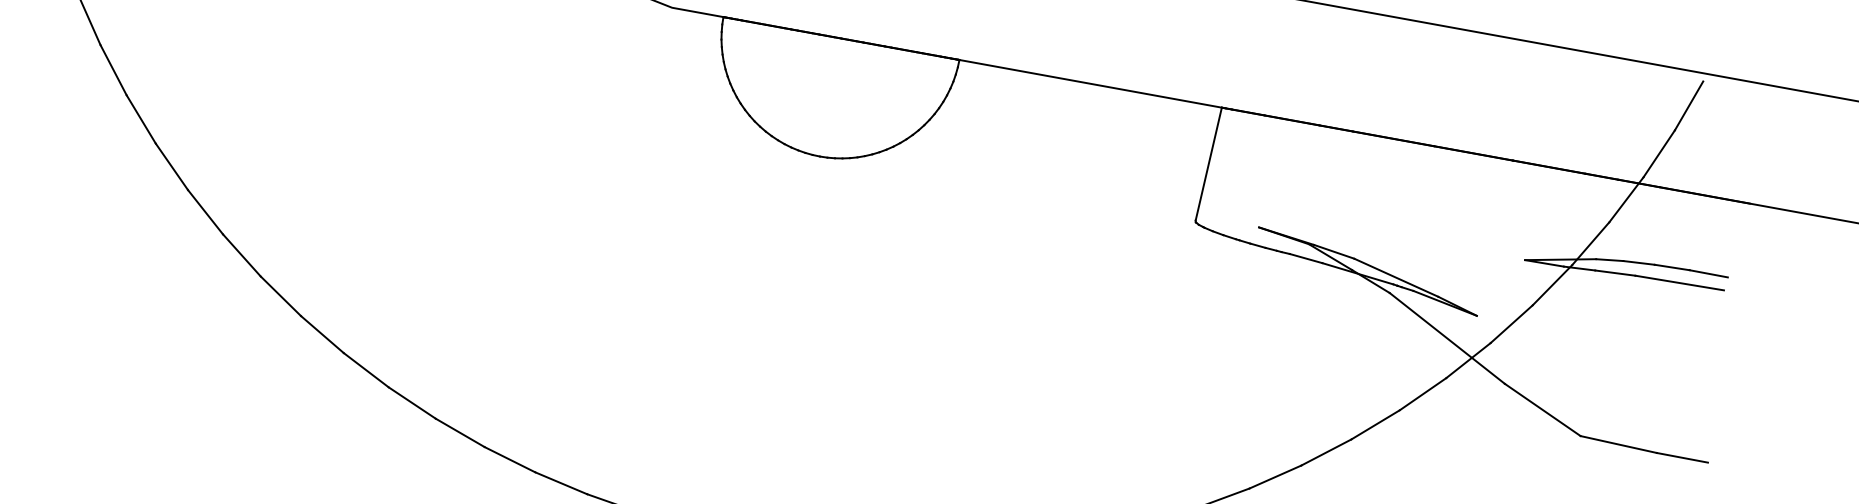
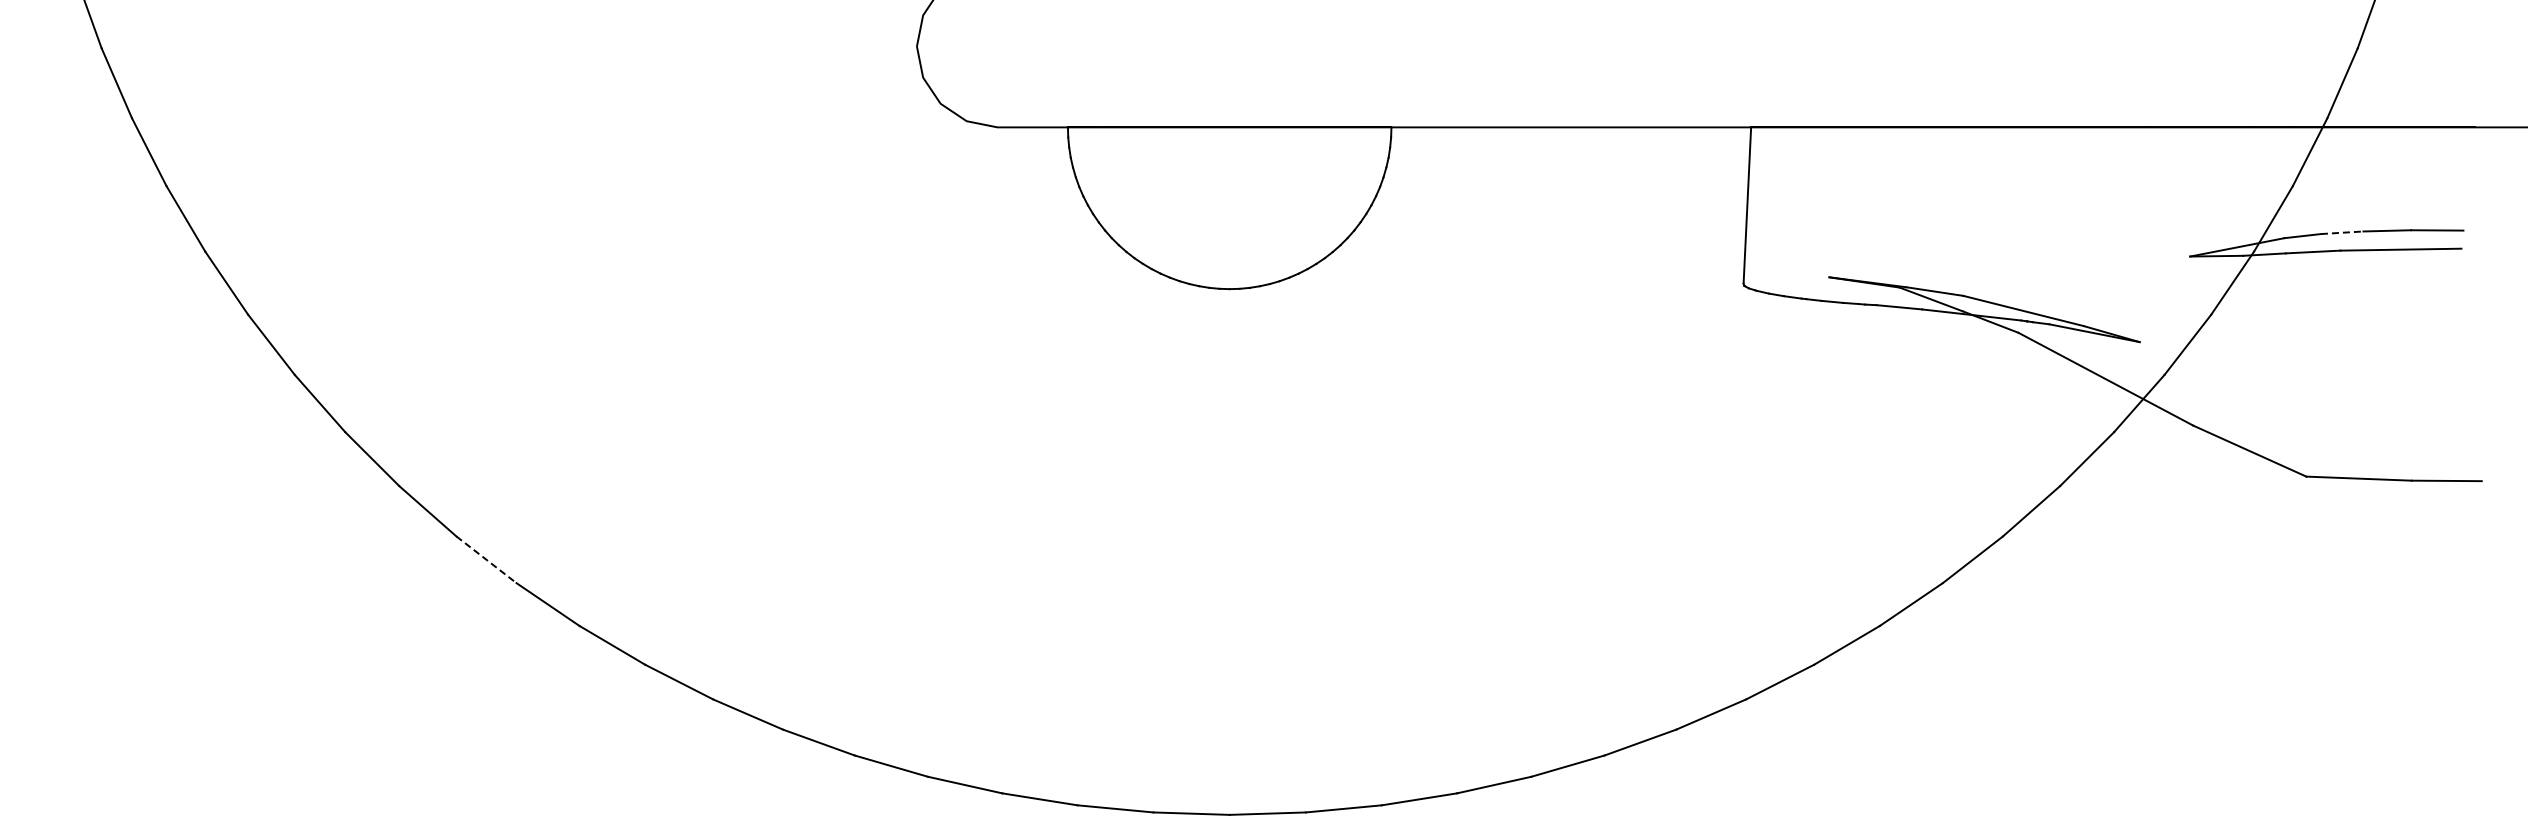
line: (241, 255) -> (486, 560), solid -> dashed
line: (1639, 262) -> (2342, 232), solid -> dashed

